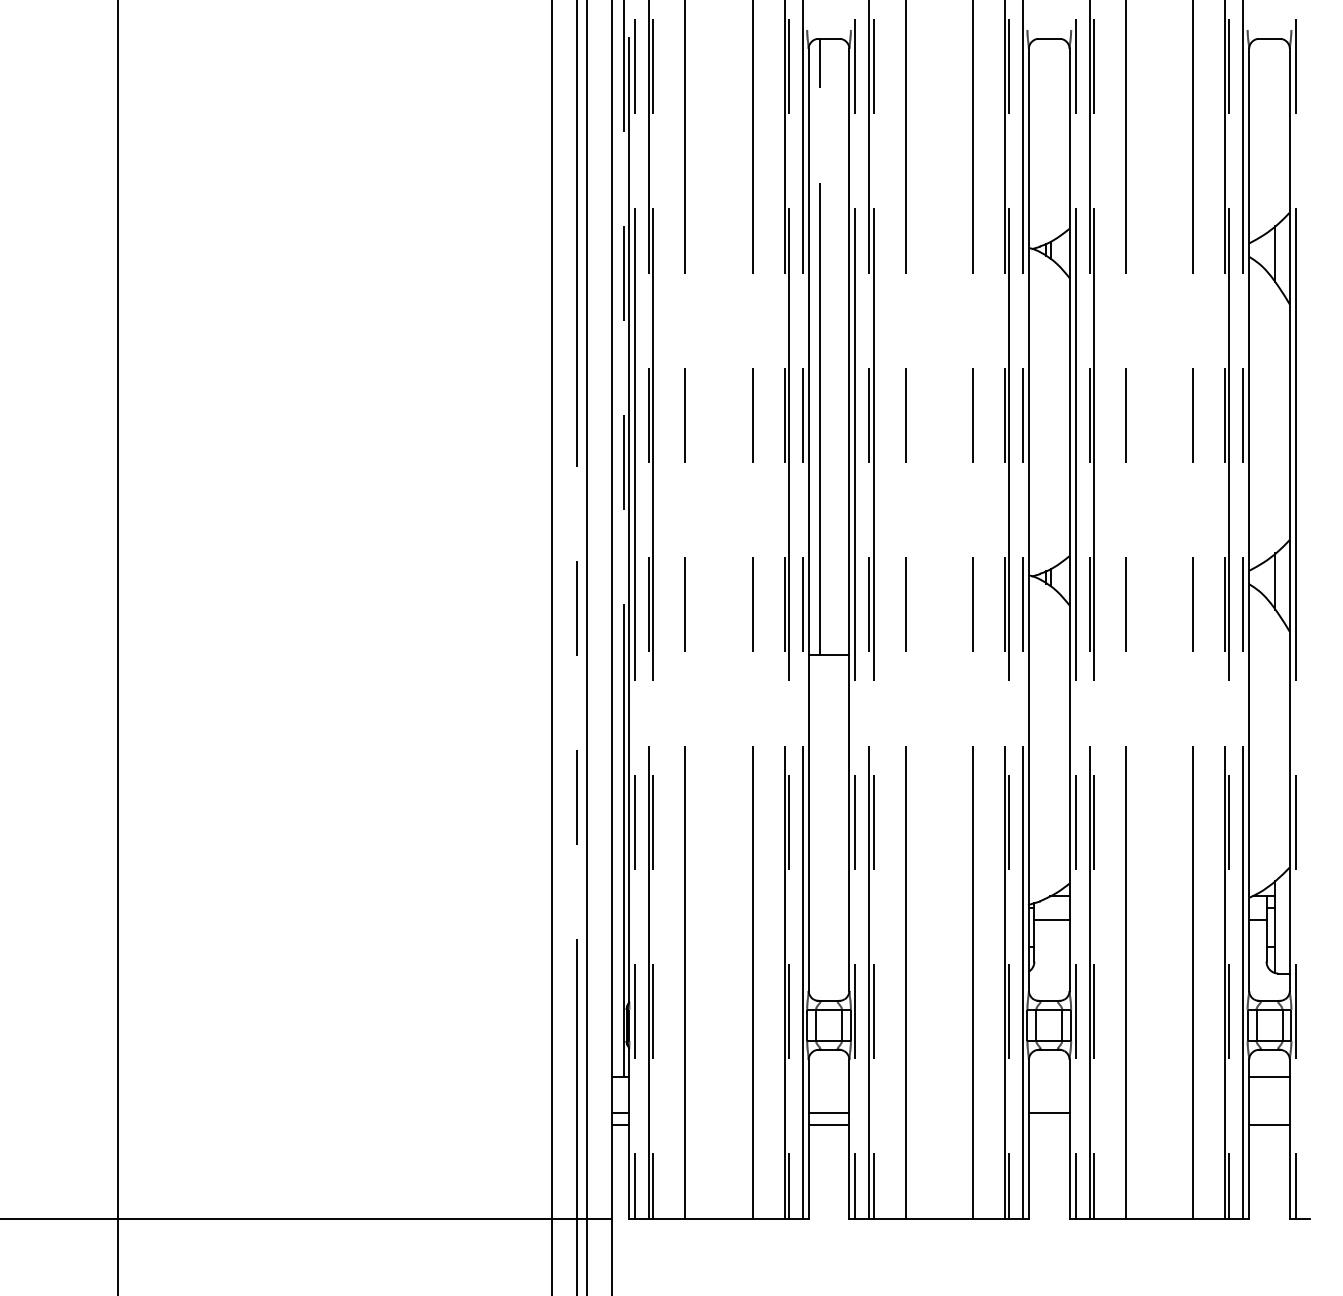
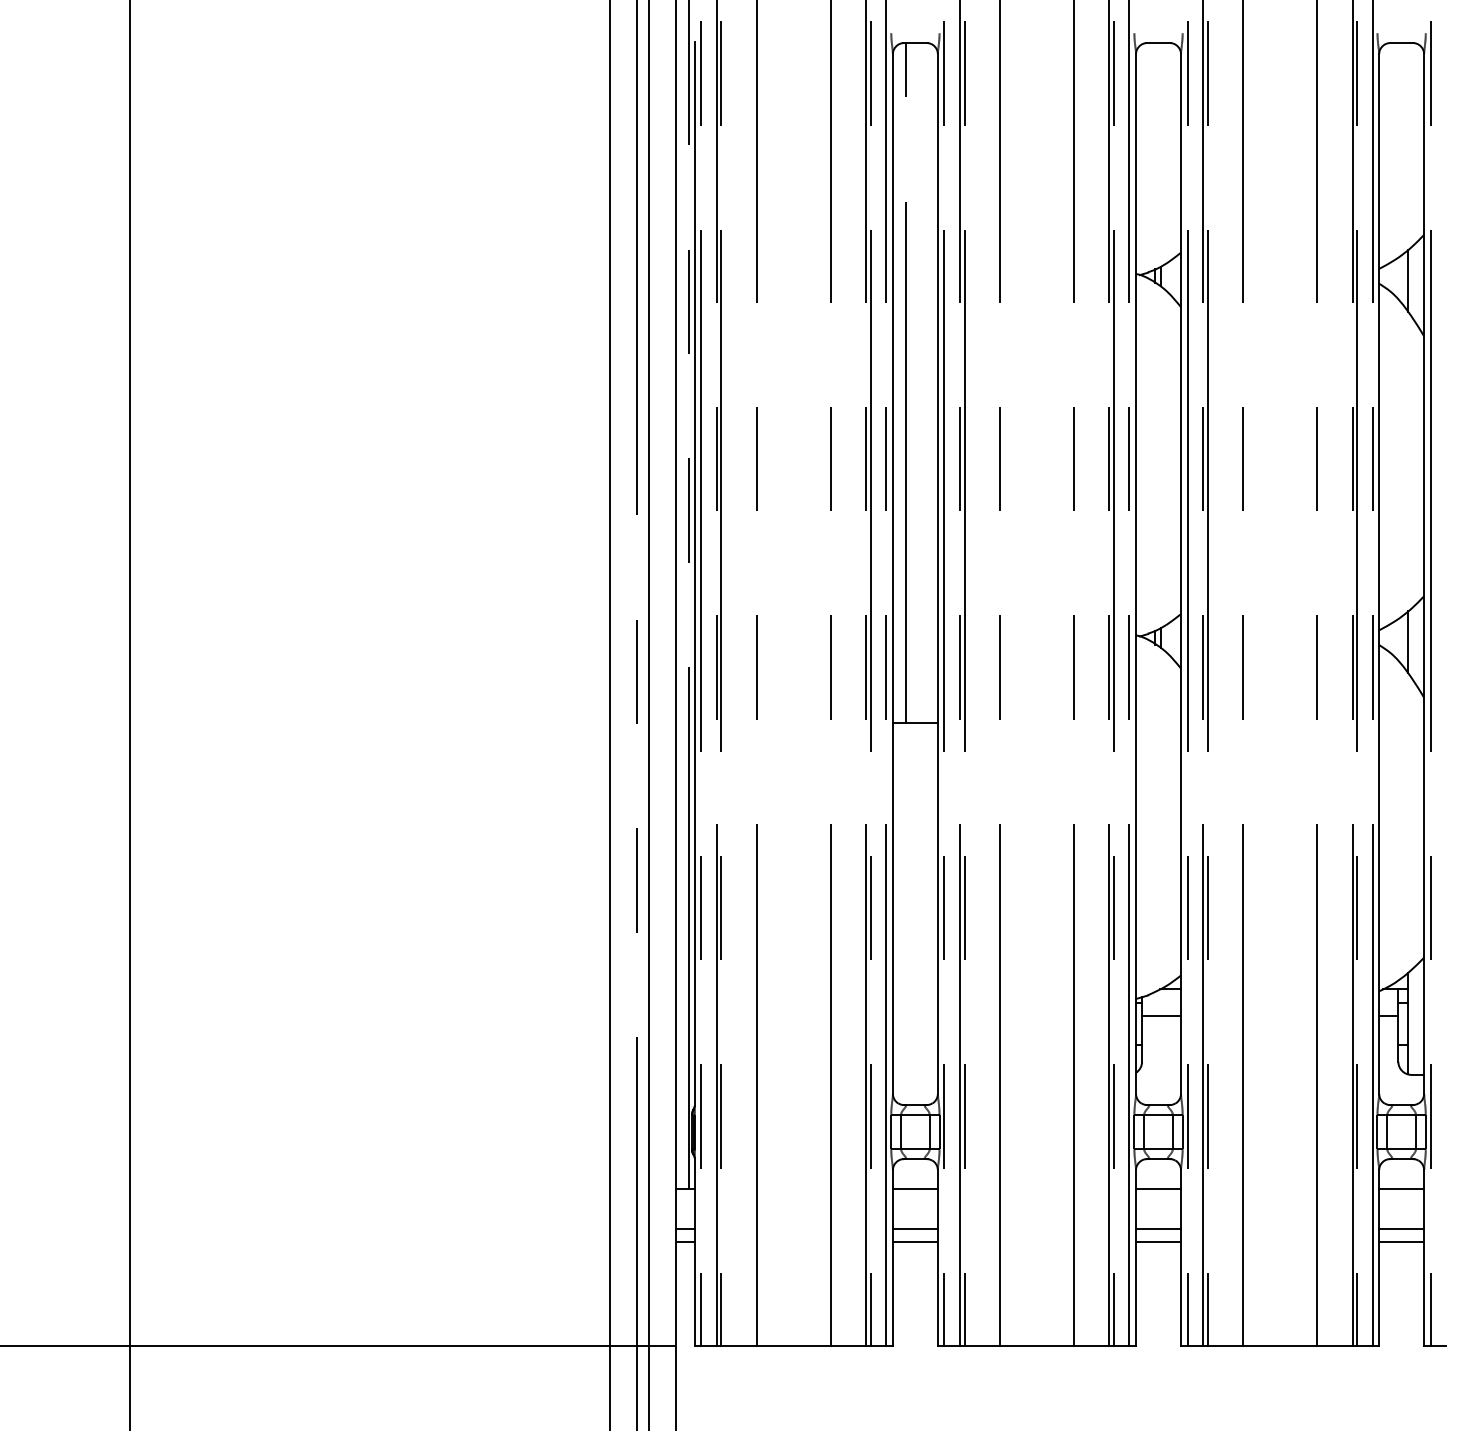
line: (828, 1076) -> (914, 1188), added
line: (1049, 1076) -> (1158, 1188), added
line: (1269, 1113) -> (1401, 1229), added
line: (1049, 1125) -> (1158, 1242), added

